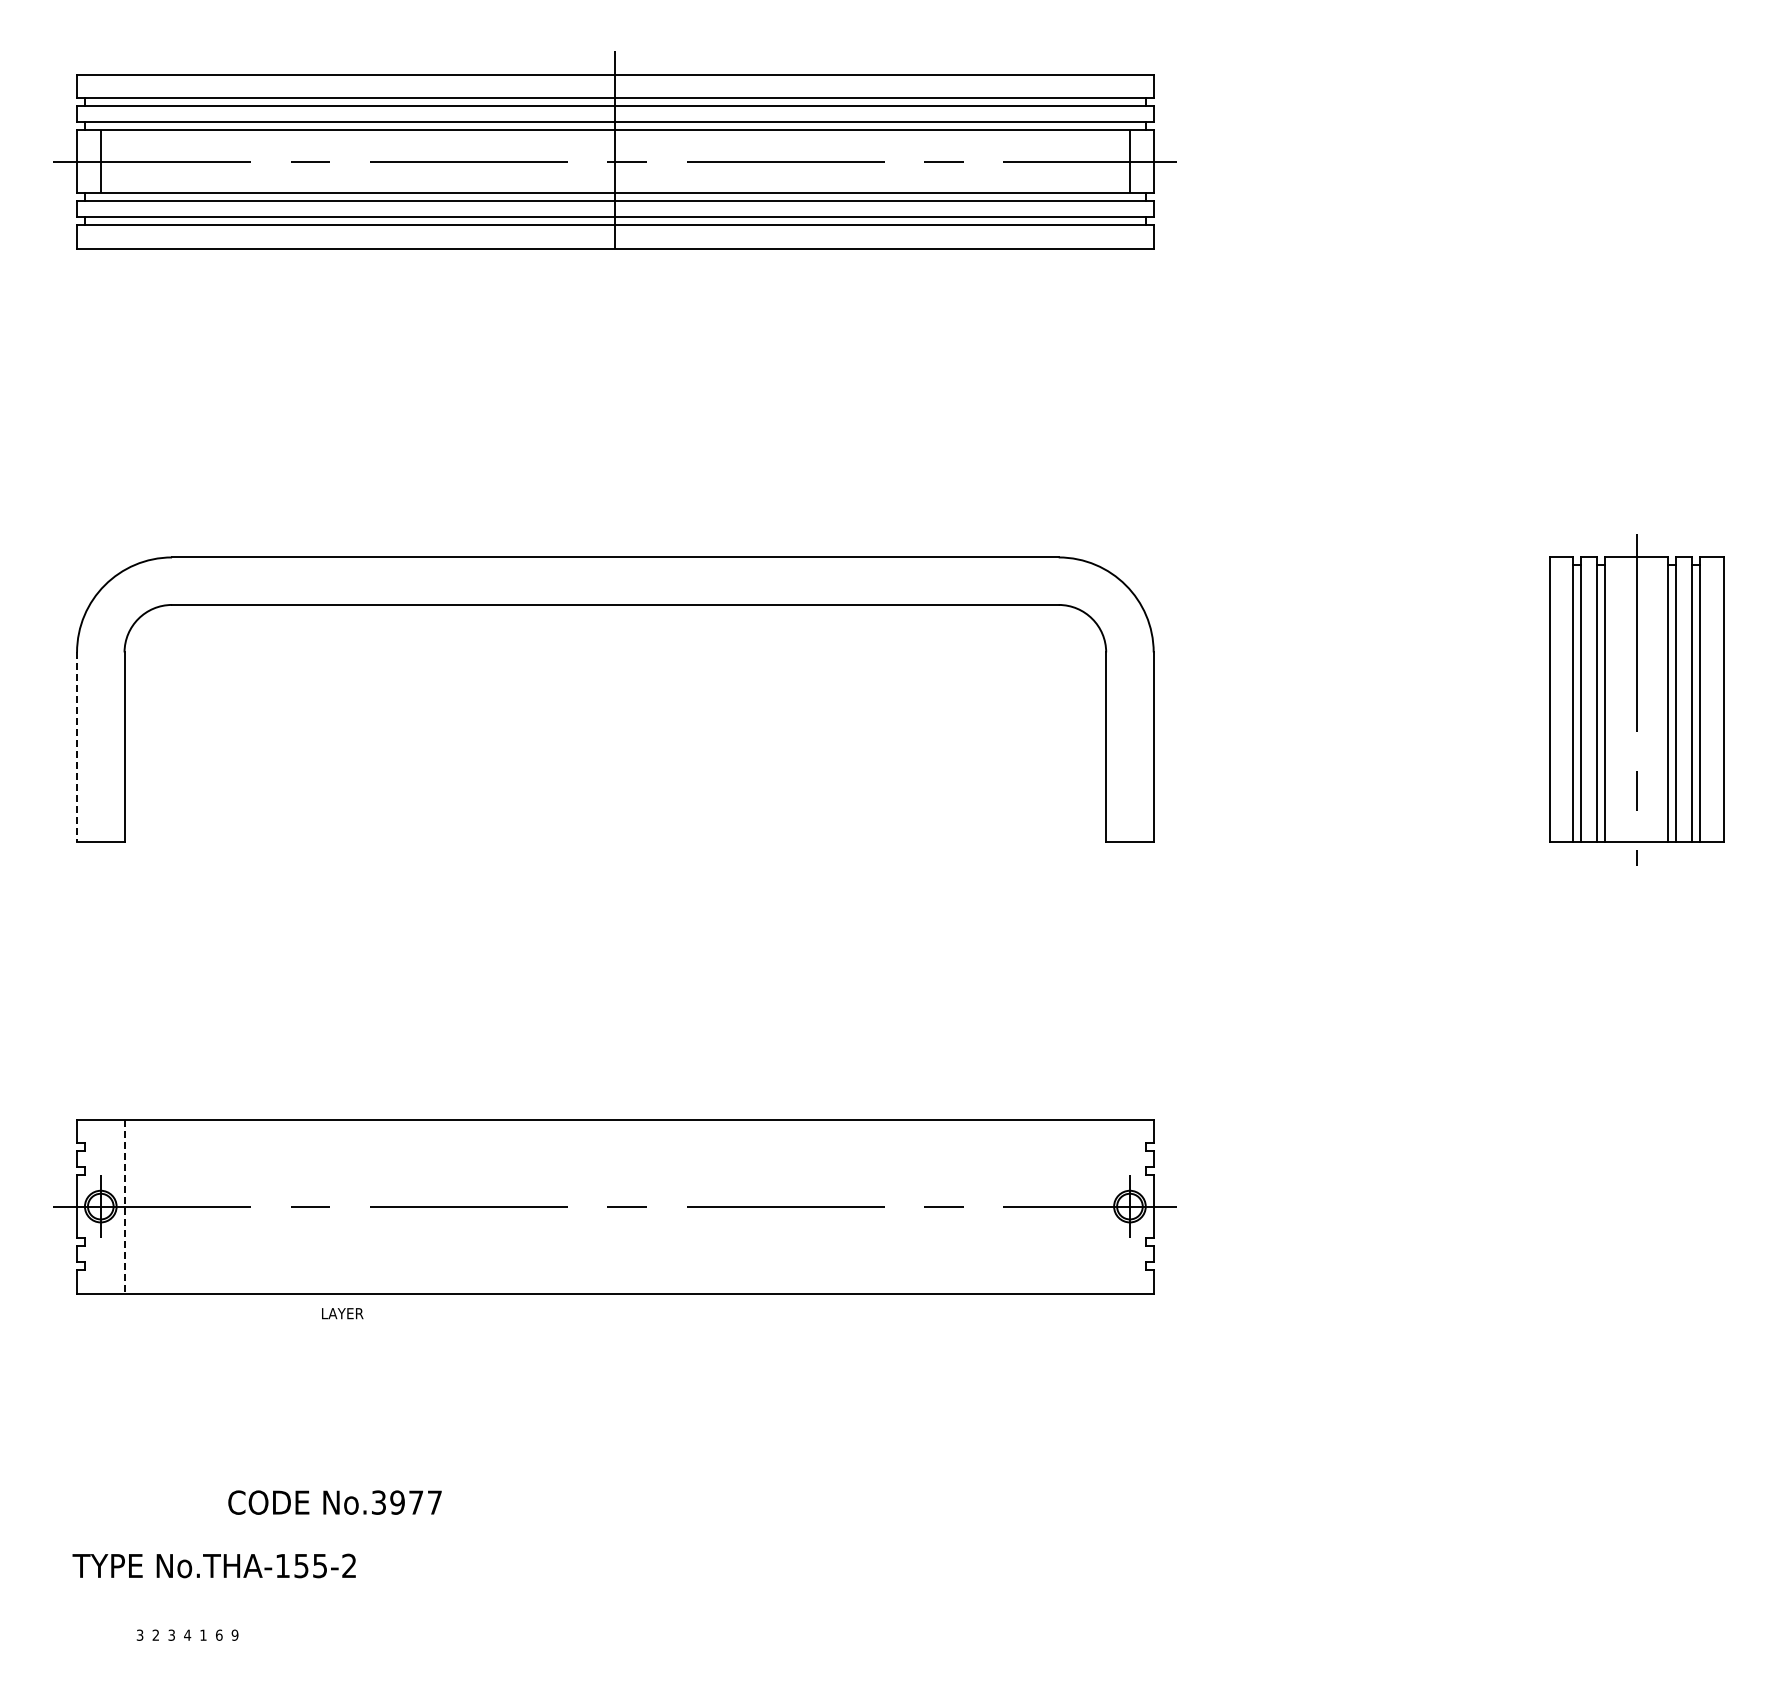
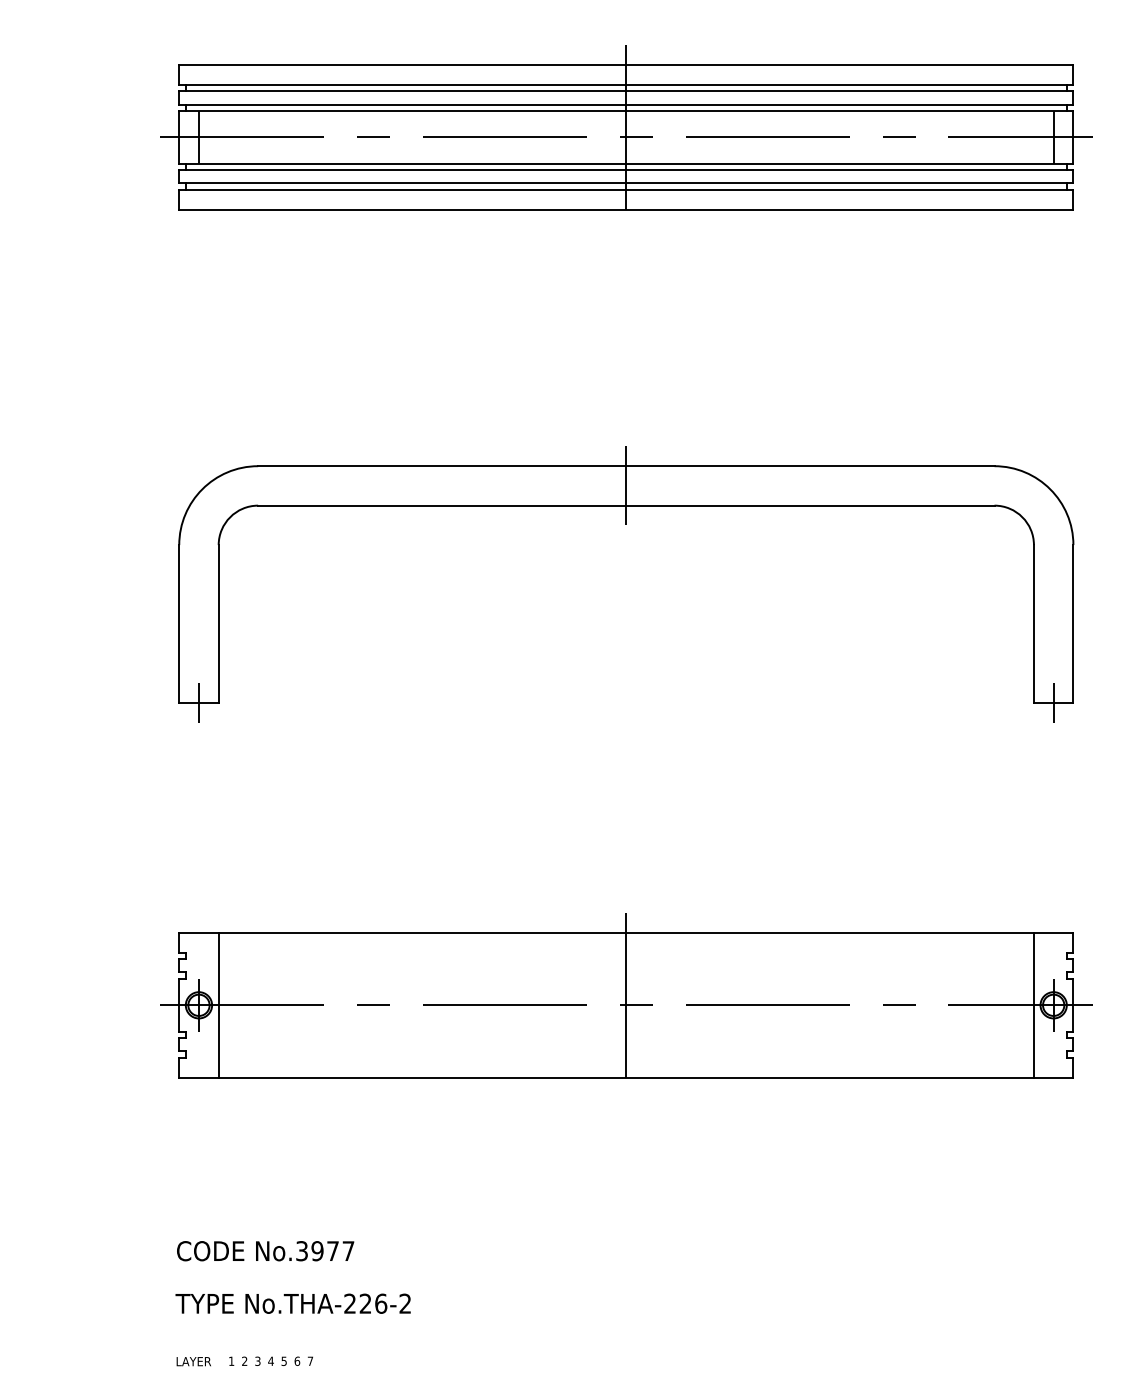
line: (615, 580) -> (626, 485), added
line: (77, 747) -> (179, 624), dashed -> solid
line: (100, 842) -> (198, 702), added
line: (1129, 842) -> (1053, 702), added
line: (615, 1206) -> (626, 1005), added
line: (1106, 1206) -> (1034, 1005), added
line: (124, 1207) -> (218, 1006), dashed -> solid
text: (342, 1313) -> (193, 1361), moved
text: (334, 1502) -> (265, 1251), moved
text: (301, 1565) -> (365, 1303), No.THA-155-2 -> No.THA-226-2
text: (139, 1634) -> (231, 1360), 3 -> 1
text: (203, 1634) -> (284, 1360), 1 -> 5
text: (234, 1634) -> (310, 1360), 9 -> 7

